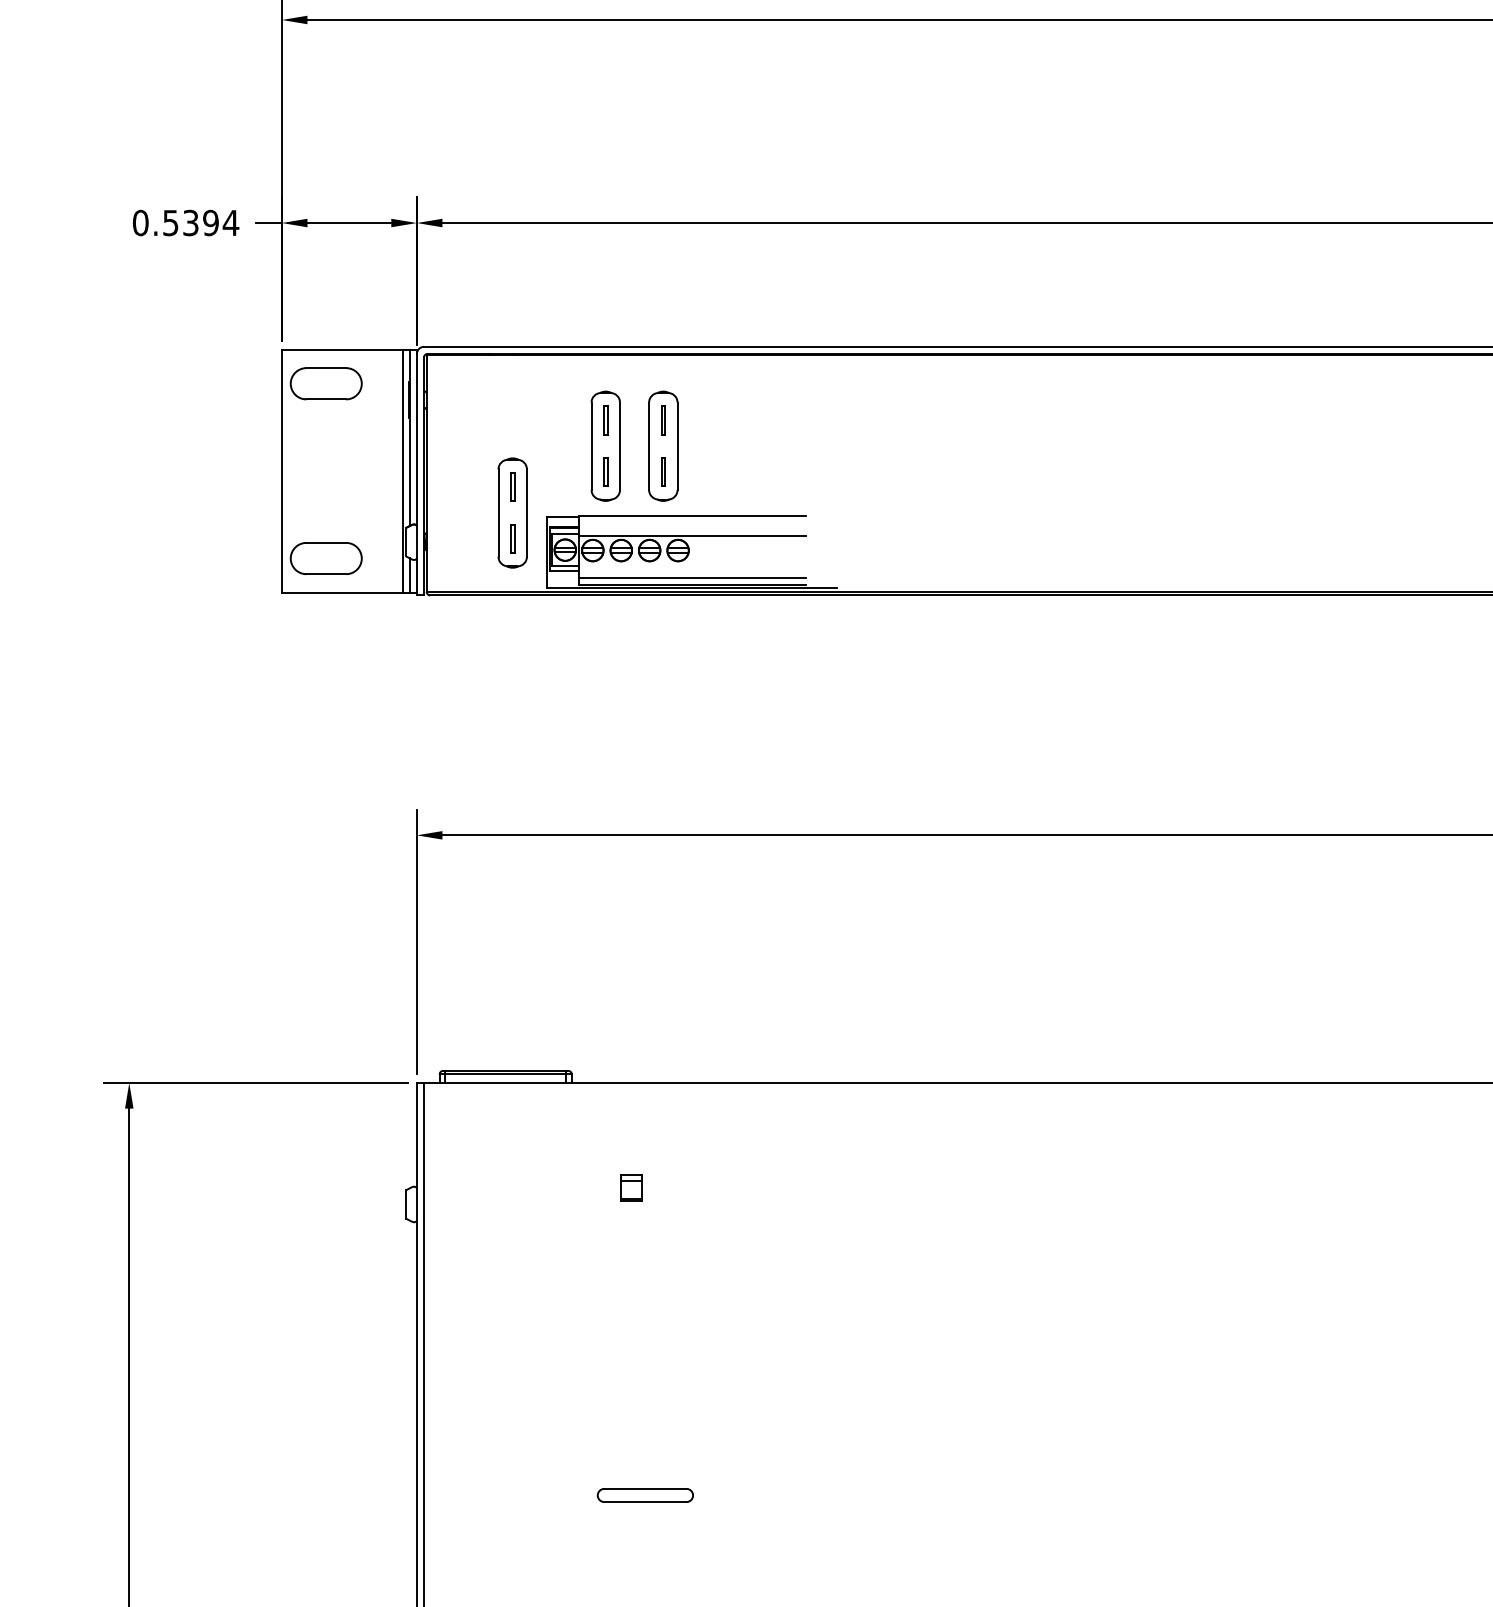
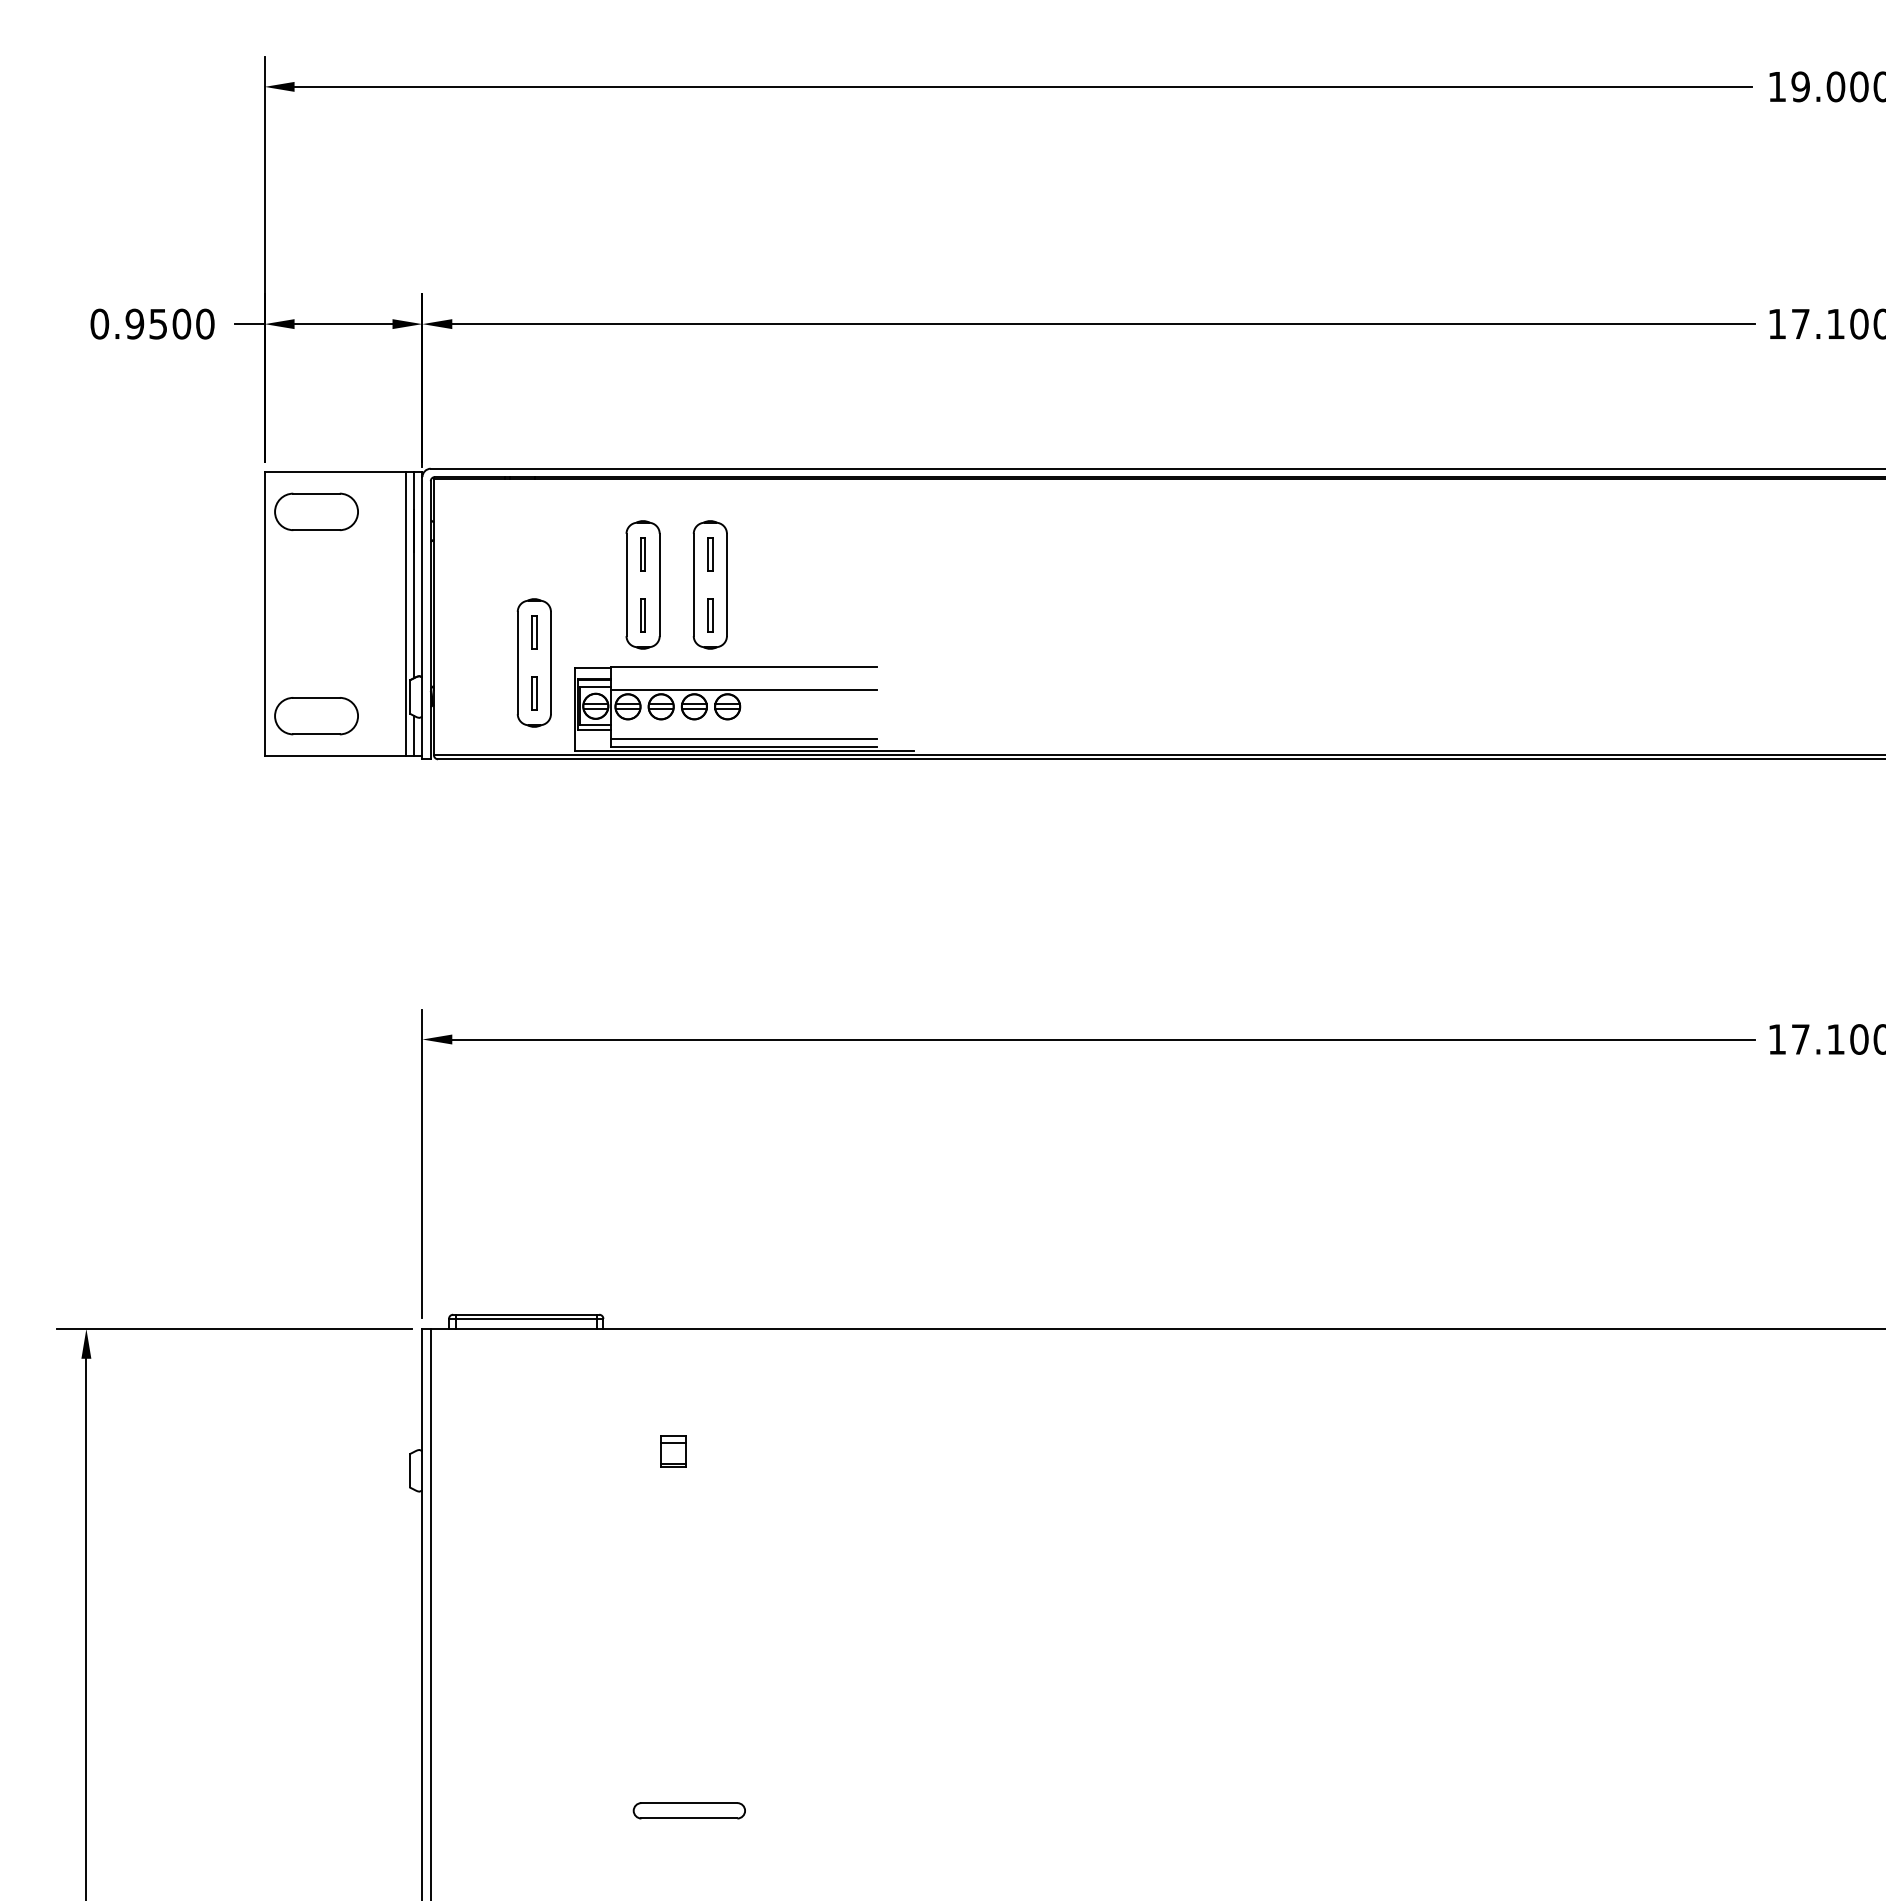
text: (200, 222) -> (169, 323), 0.5394 -> 0.9500

